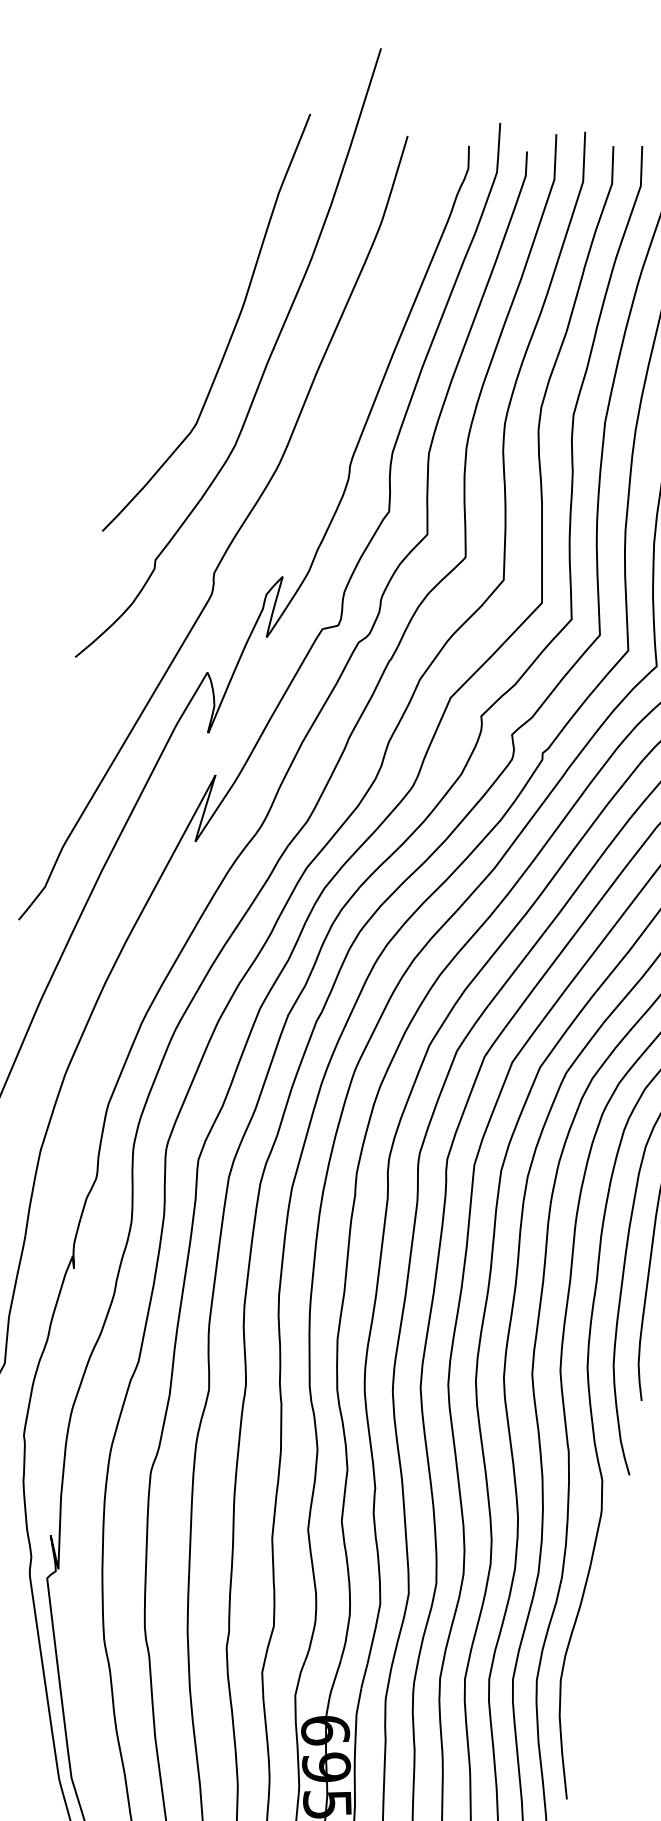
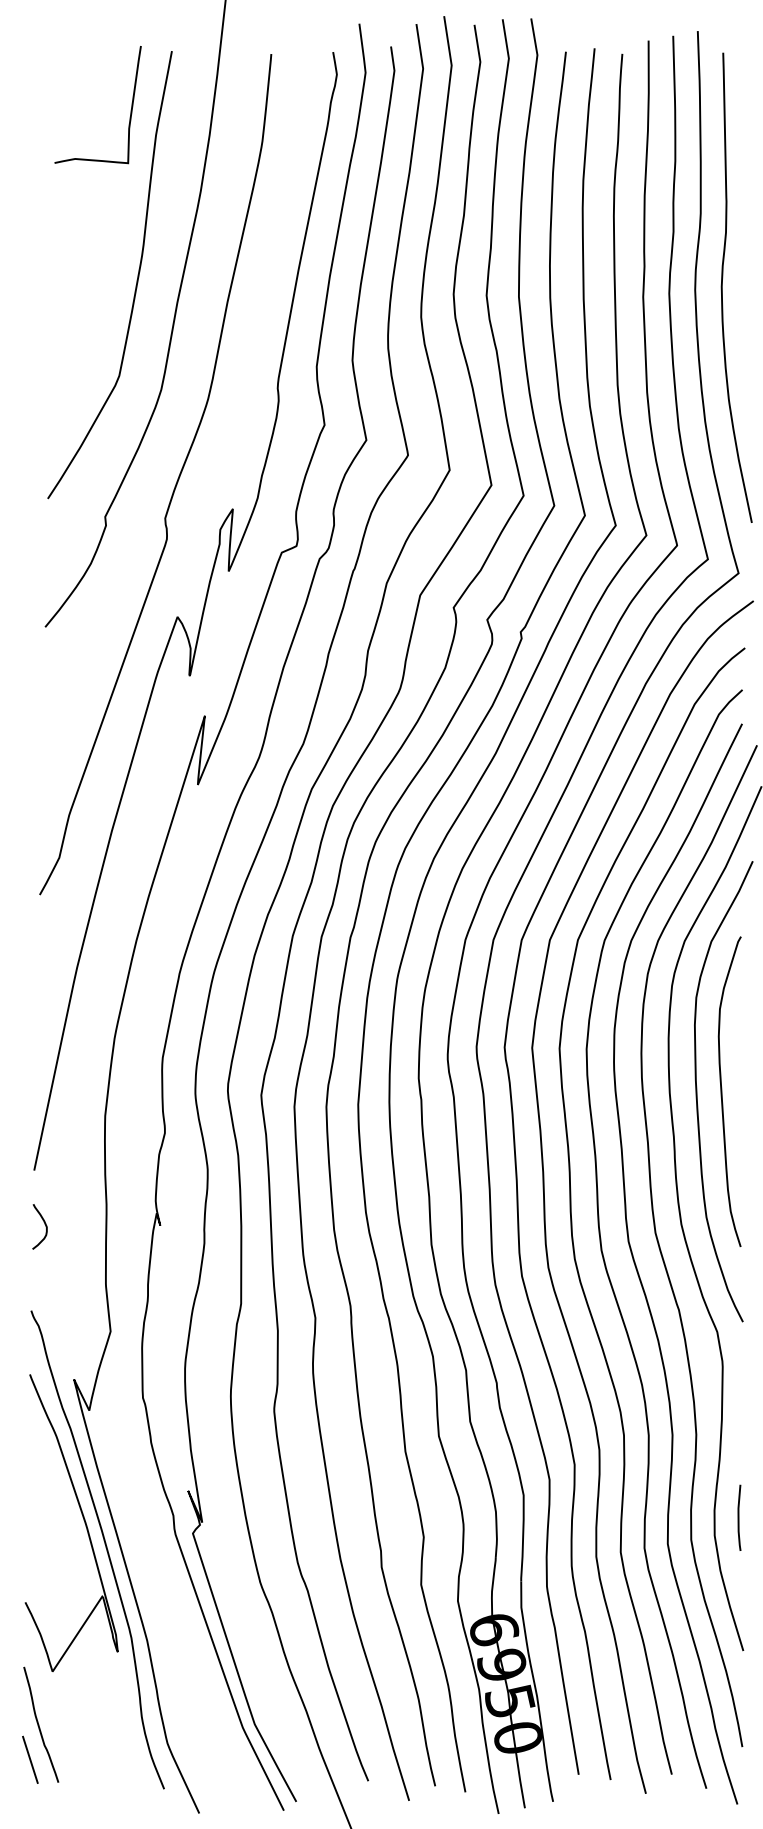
curve: (258, 164) -> (130, 110), added
curve: (588, 1667) -> (739, 1517), added

